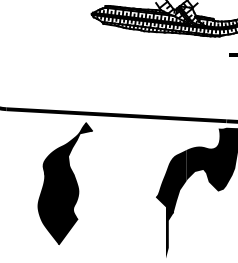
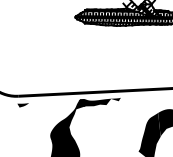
fill: (11, 121) -> (22, 105), added
fill: (112, 126) -> (100, 100), added

